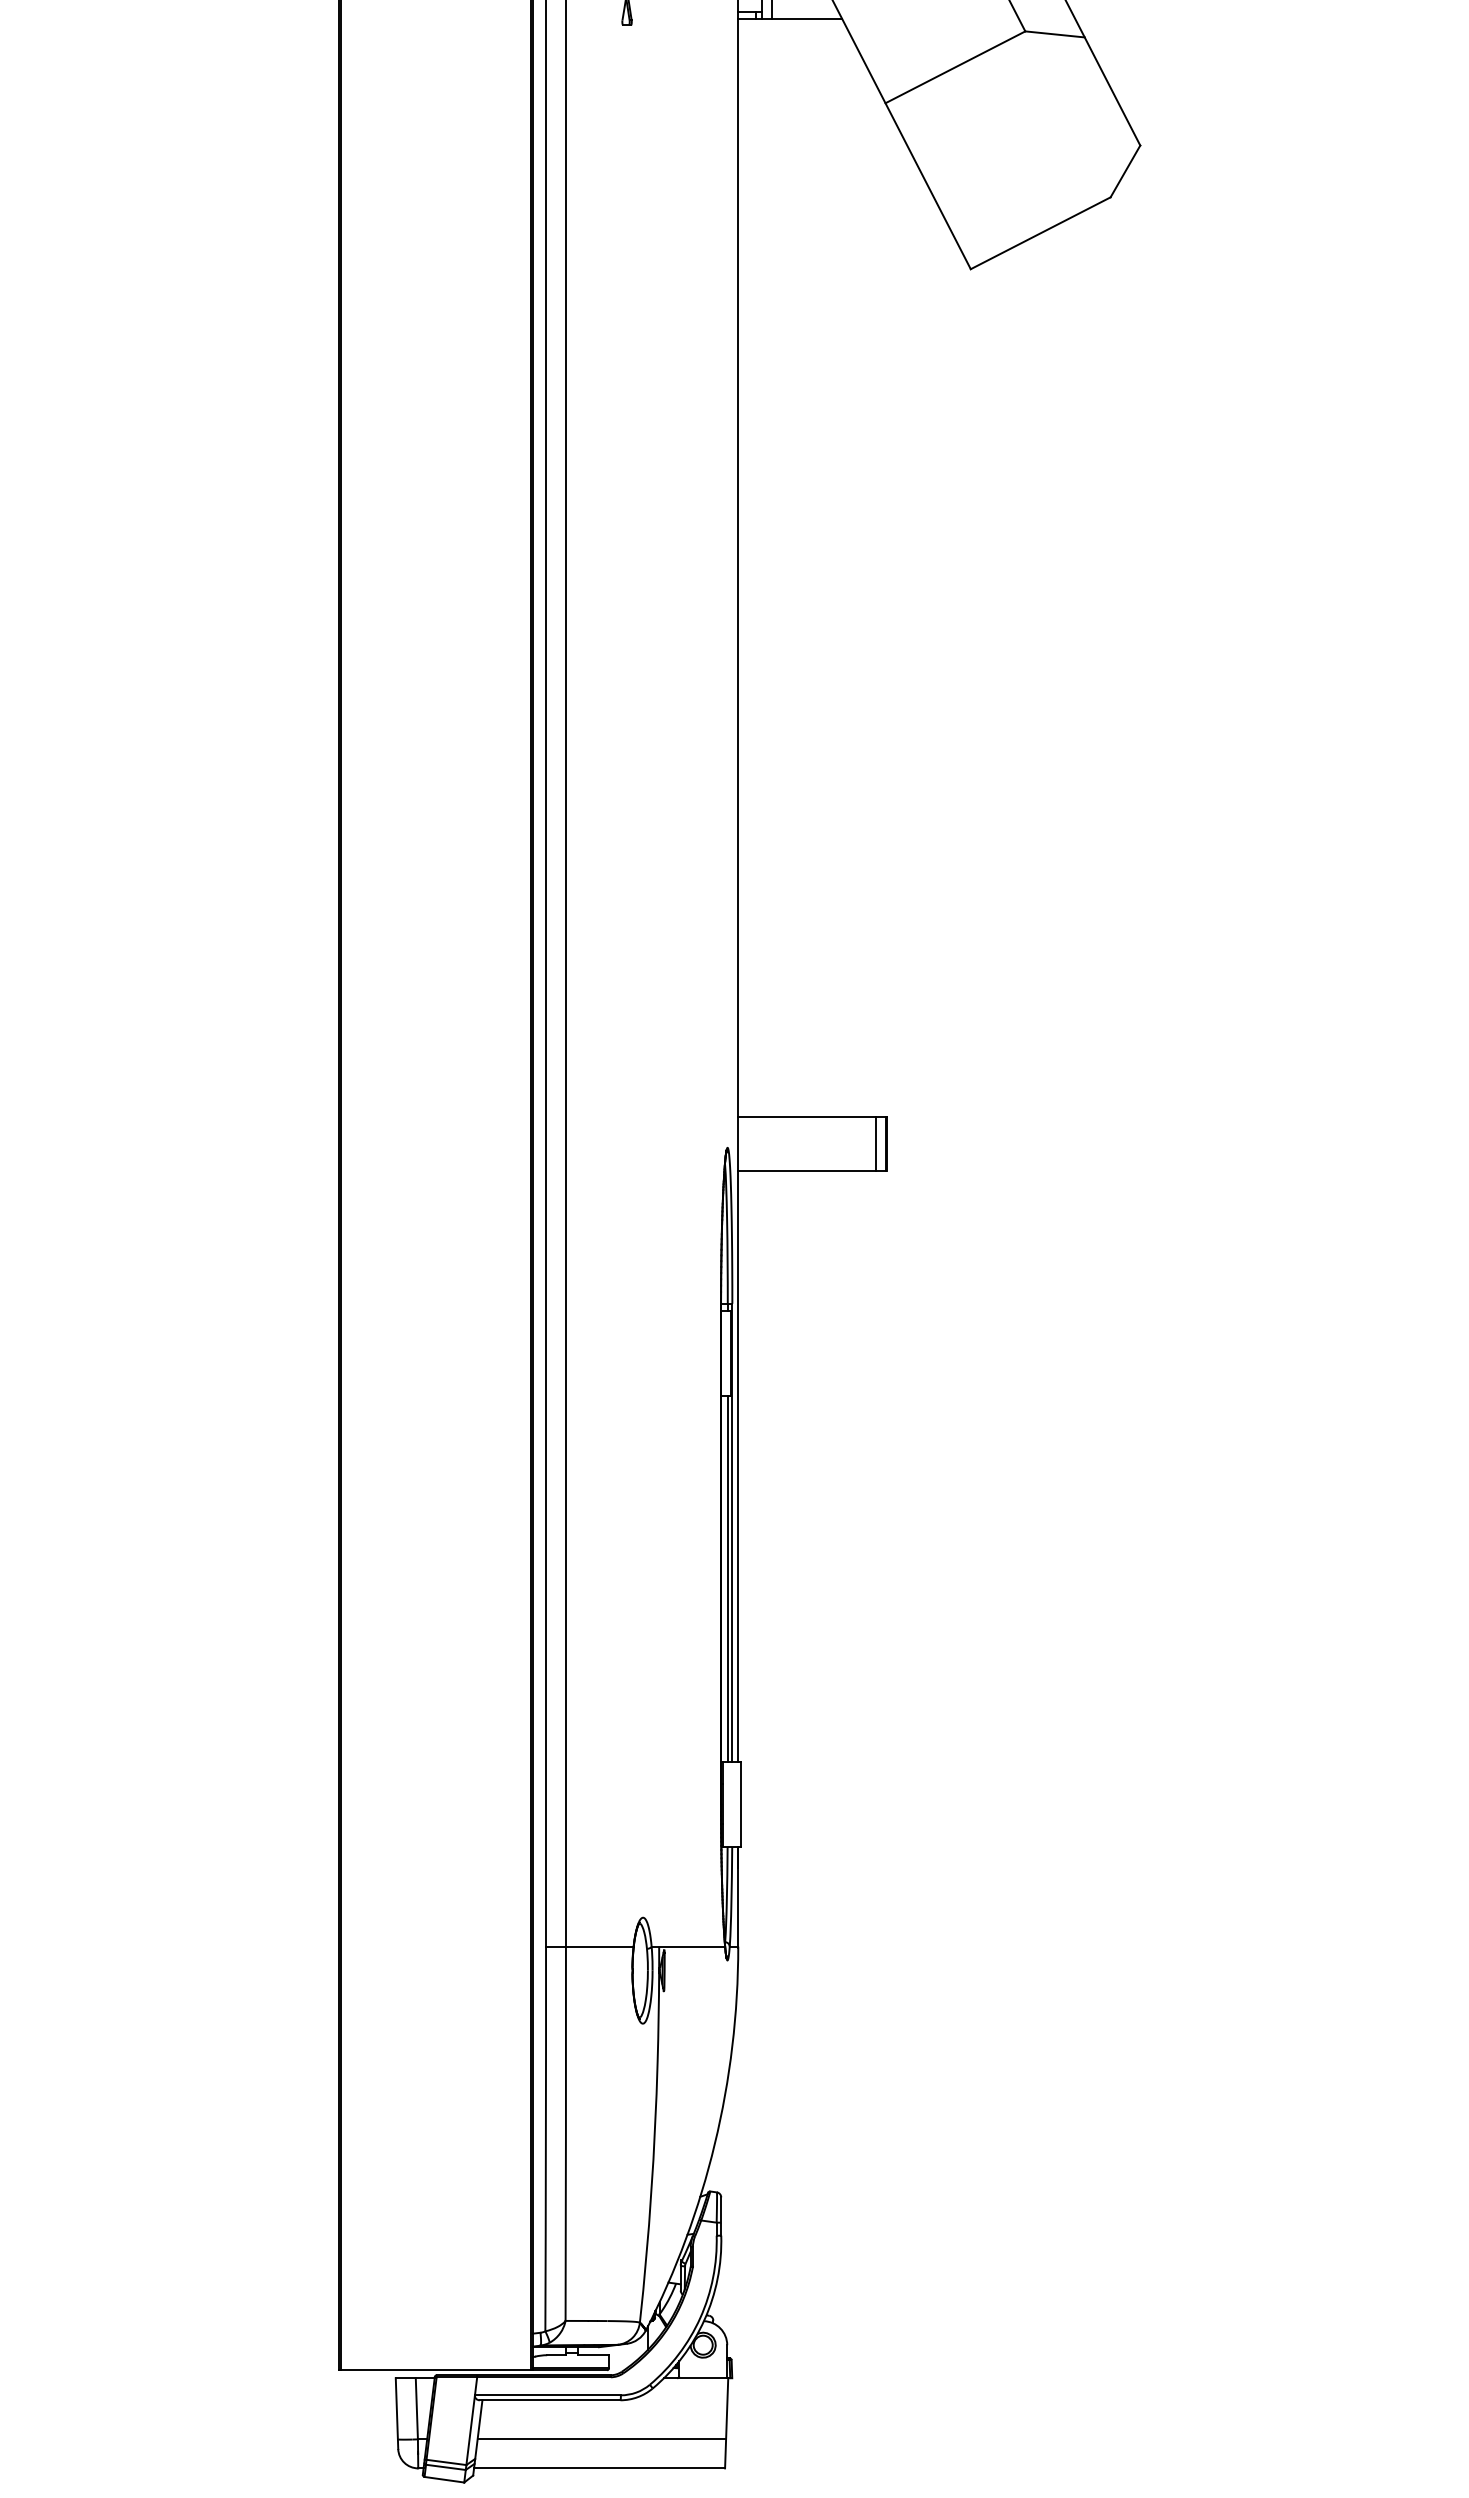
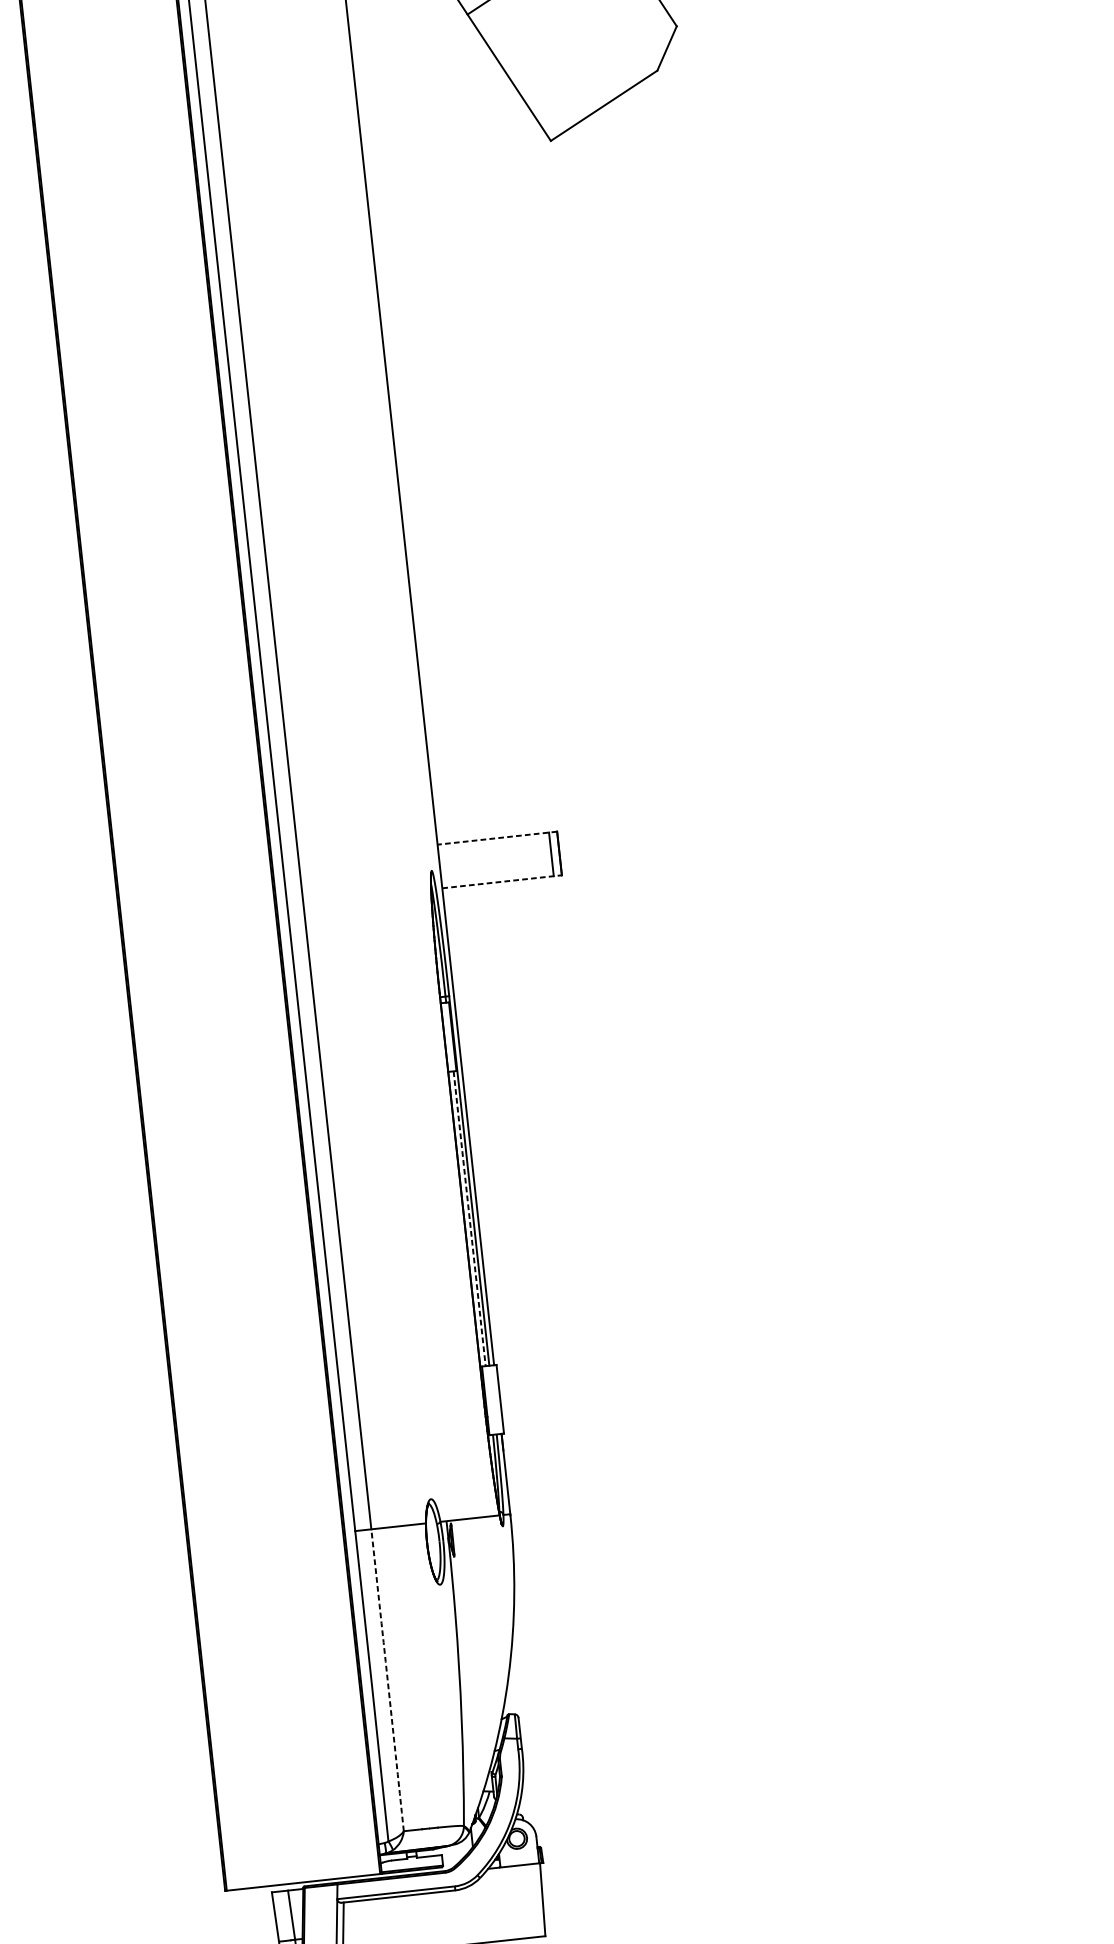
line: (811, 1116) -> (496, 838), solid -> dashed
line: (812, 1170) -> (502, 881), solid -> dashed
line: (727, 1579) -> (469, 1219), solid -> dashed
arc: (565, 2133) -> (387, 1680), solid -> dashed
line: (601, 2439) -> (443, 1923), removed

